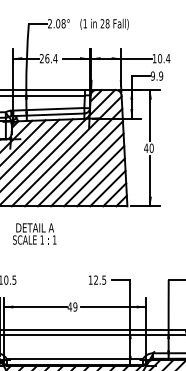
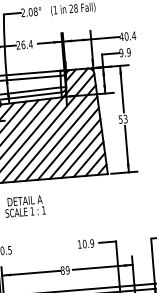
text: (154, 58) -> (121, 36), 10.4 -> 40.4
text: (148, 147) -> (122, 118), 40 -> 53
text: (100, 279) -> (88, 243), 12.5 -> 10.9
text: (69, 306) -> (62, 270), 49 -> 89

